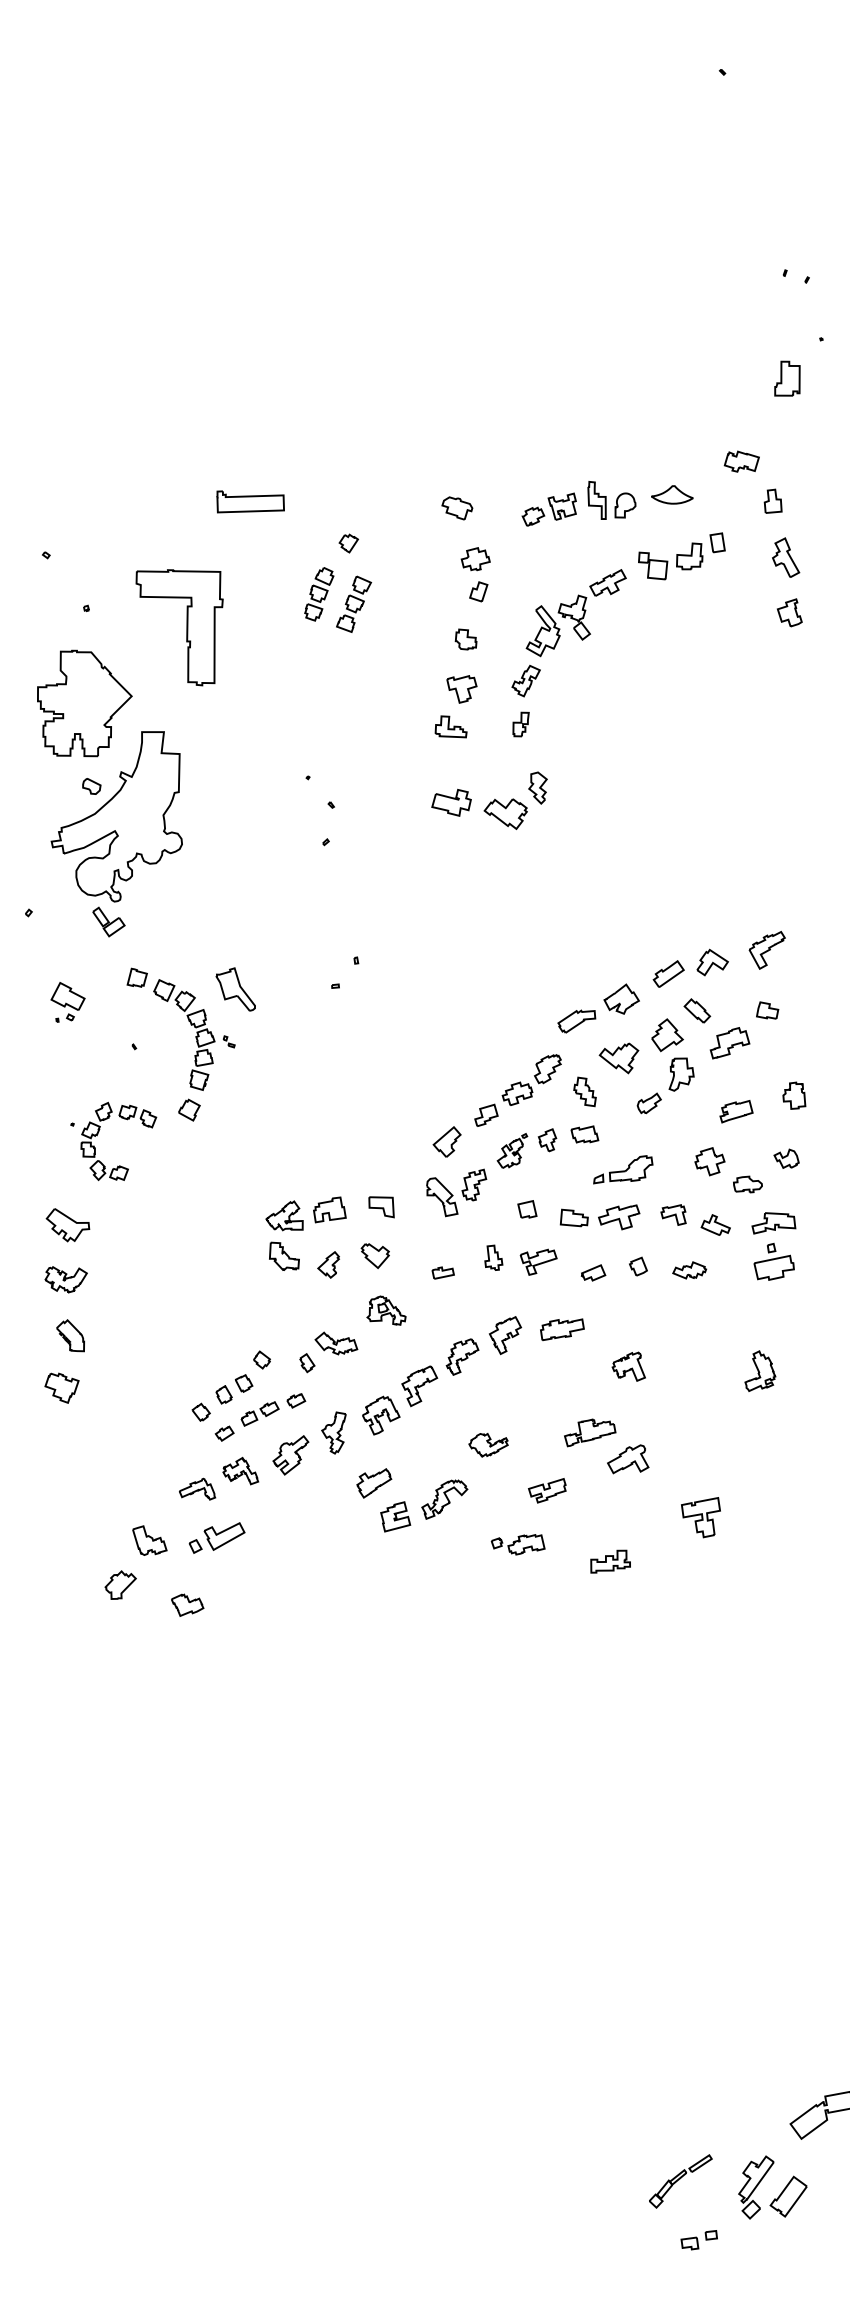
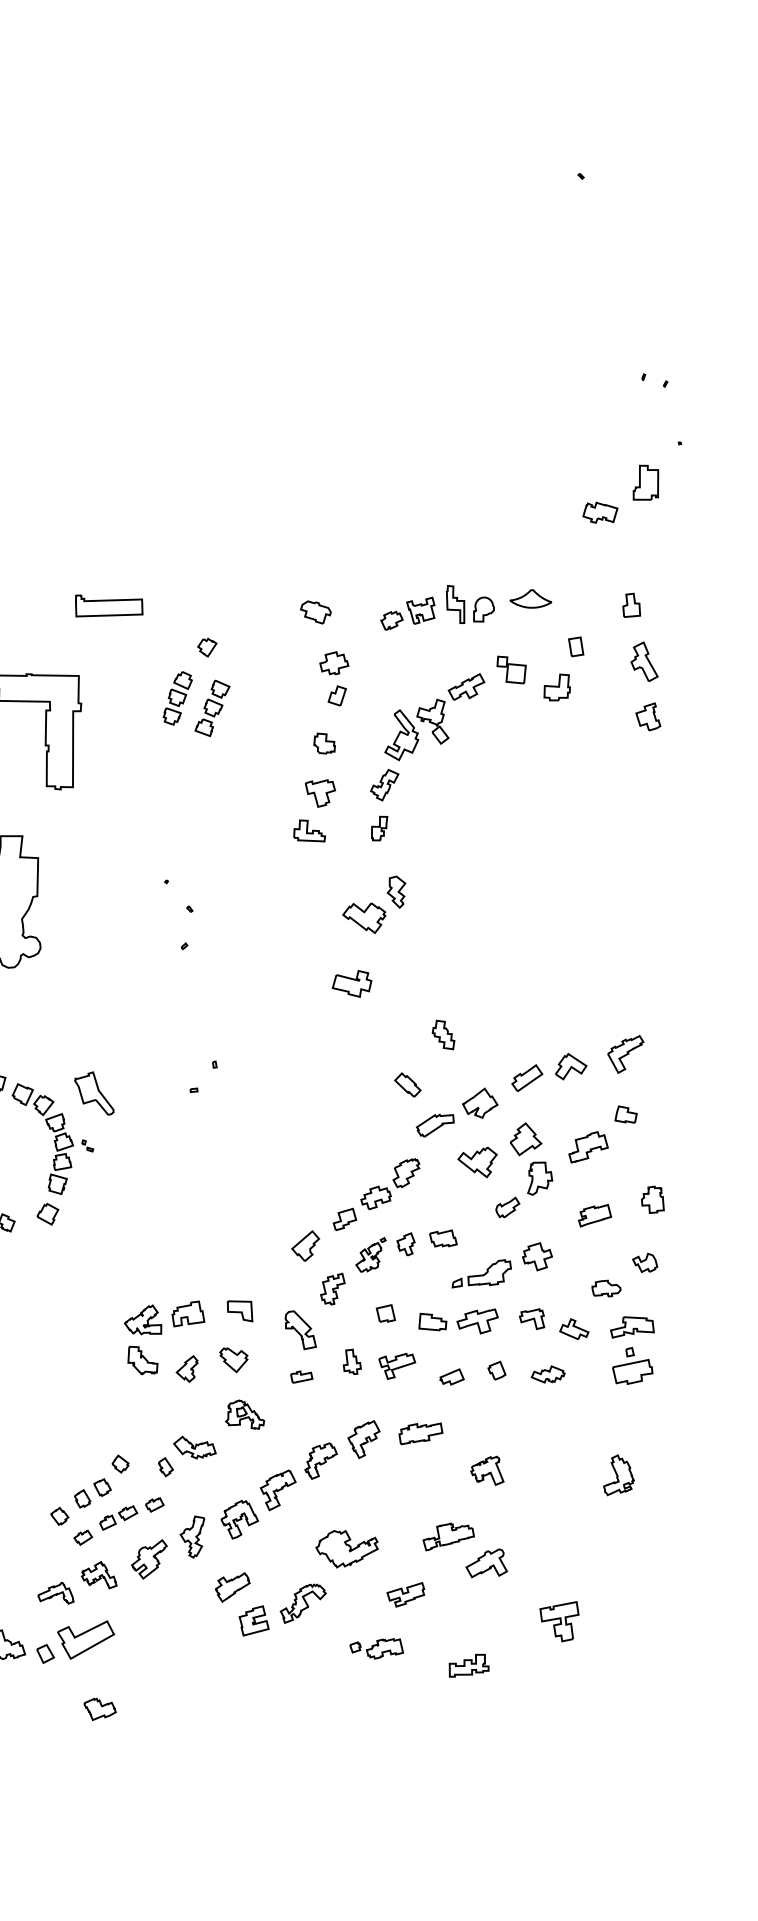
part: (741, 461) -> (600, 512), moved
part: (689, 556) -> (557, 687), moved
part: (451, 802) -> (352, 983), moved
part: (697, 1010) -> (408, 1084), moved
part: (584, 1091) -> (443, 1034), moved
part: (709, 1161) -> (537, 1256), moved
part: (442, 1197) -> (301, 1330), moved
part: (488, 1445) -> (347, 1549), size x1.6
part: (216, 1537) -> (75, 1641), size x1.4
part: (187, 1604) -> (100, 1708), moved

